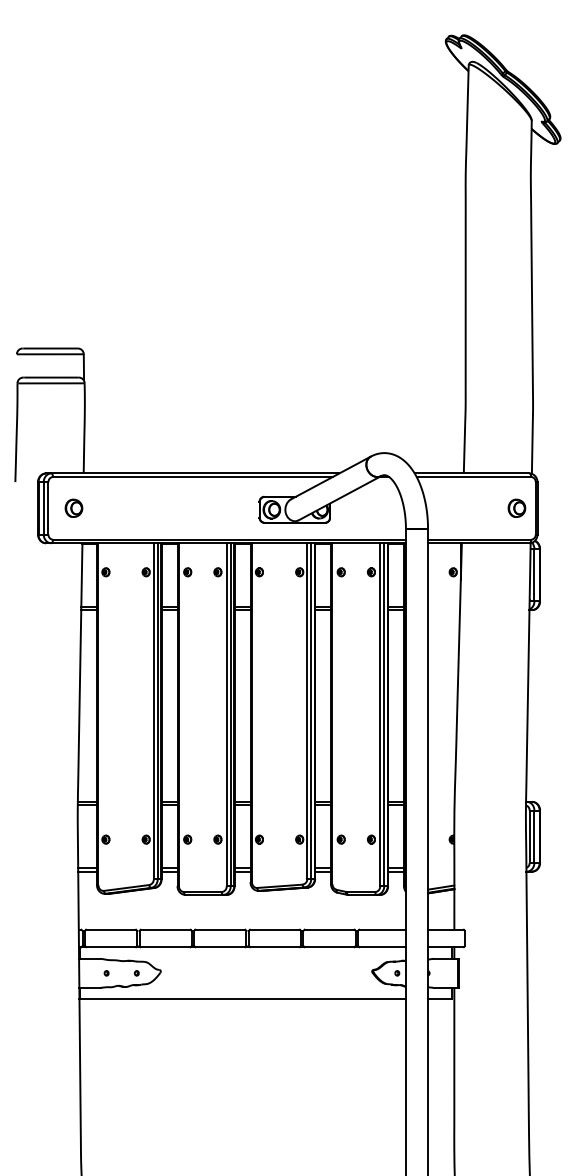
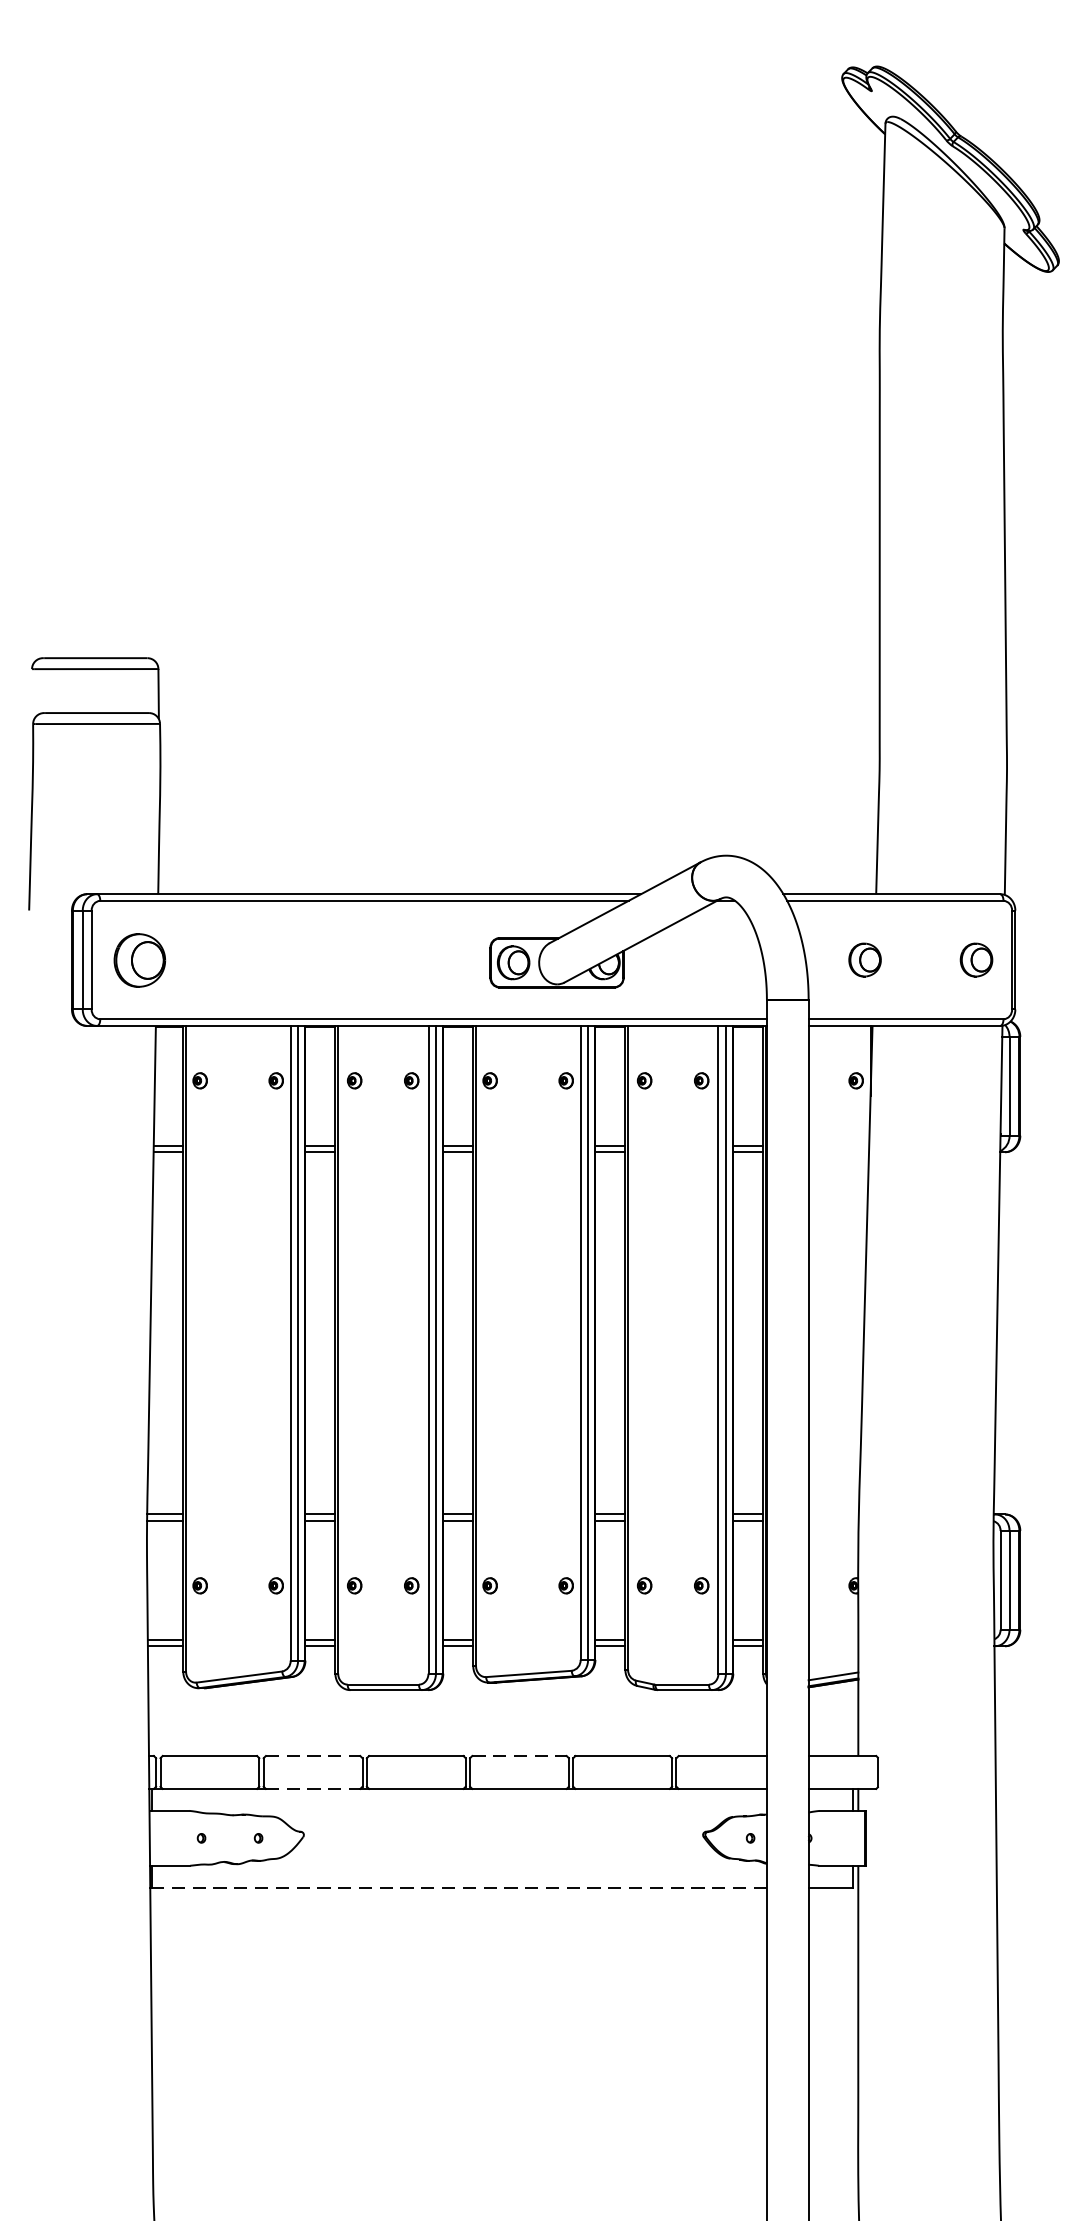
part: (73, 507) -> (138, 958), size x1.6
part: (457, 507) -> (864, 958), added
line: (165, 929) -> (312, 1755), solid -> dashed
line: (274, 929) -> (518, 1755), solid -> dashed
line: (165, 947) -> (312, 1789), solid -> dashed
line: (243, 999) -> (460, 1887), solid -> dashed

